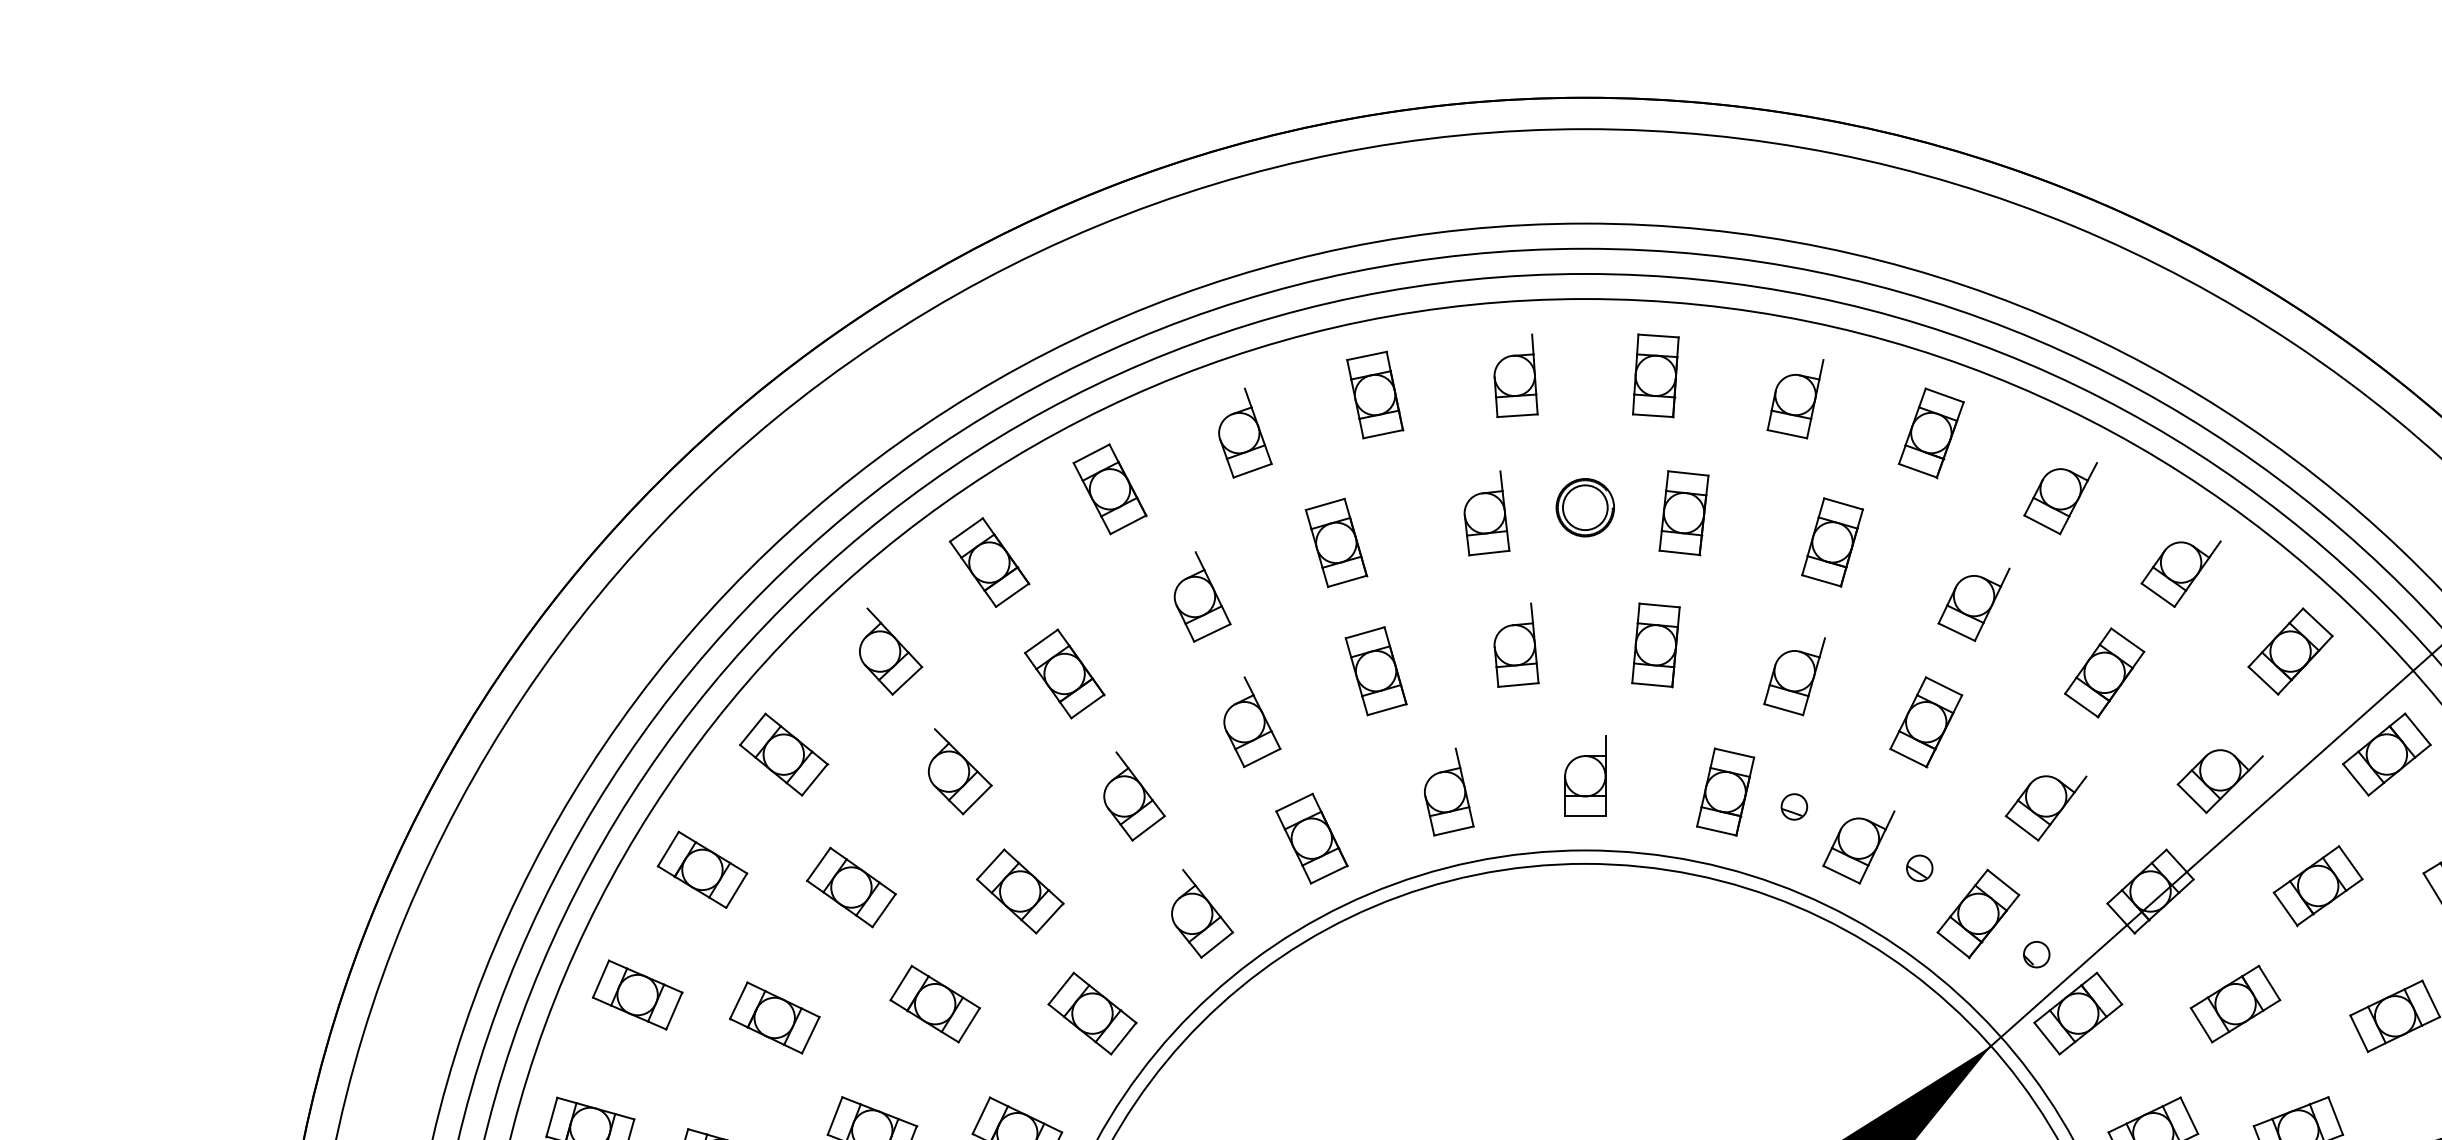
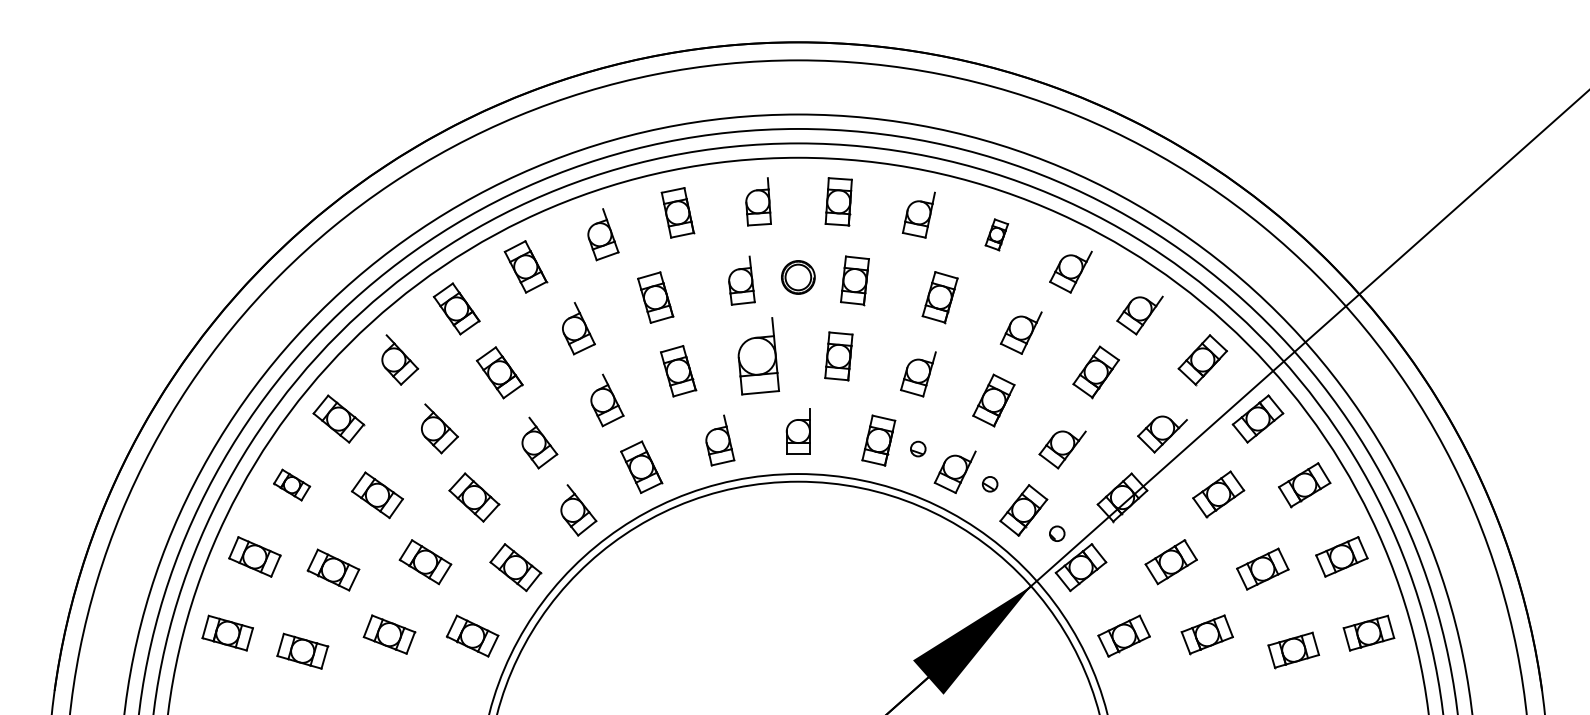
part: (1930, 432) -> (996, 234), size x0.6
part: (1515, 645) -> (758, 356), size x1.6
part: (701, 868) -> (291, 484), size x0.7

